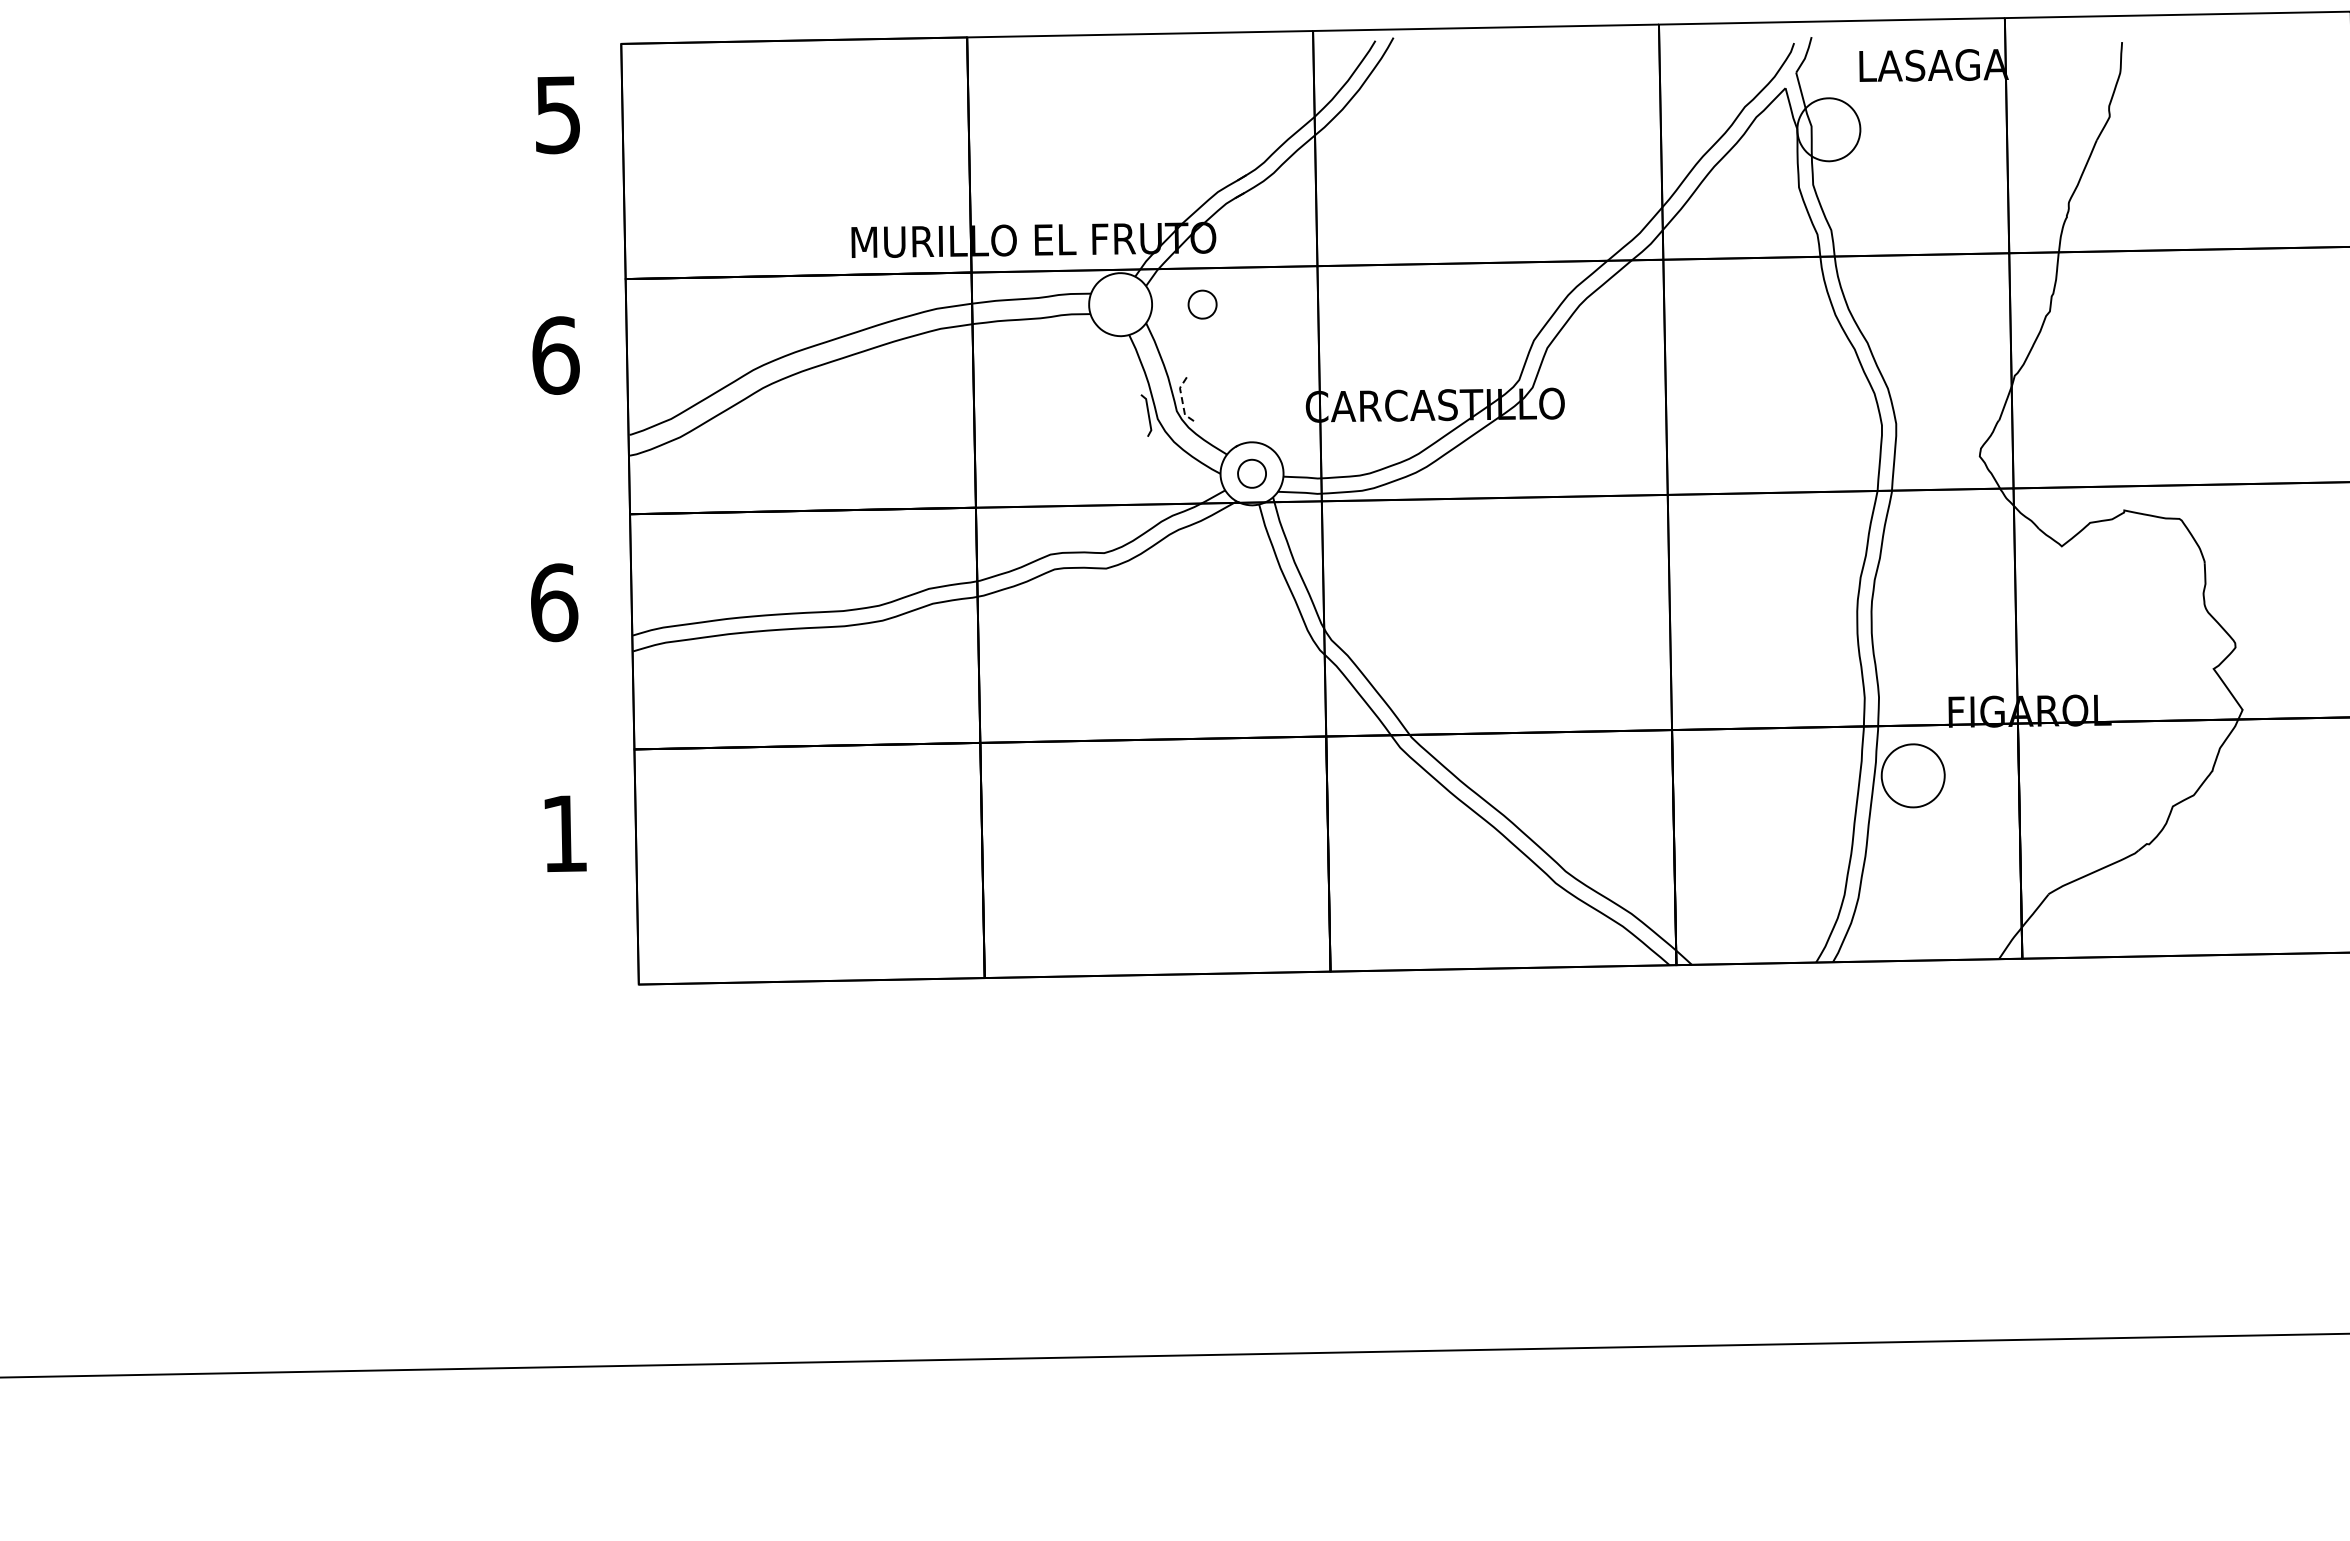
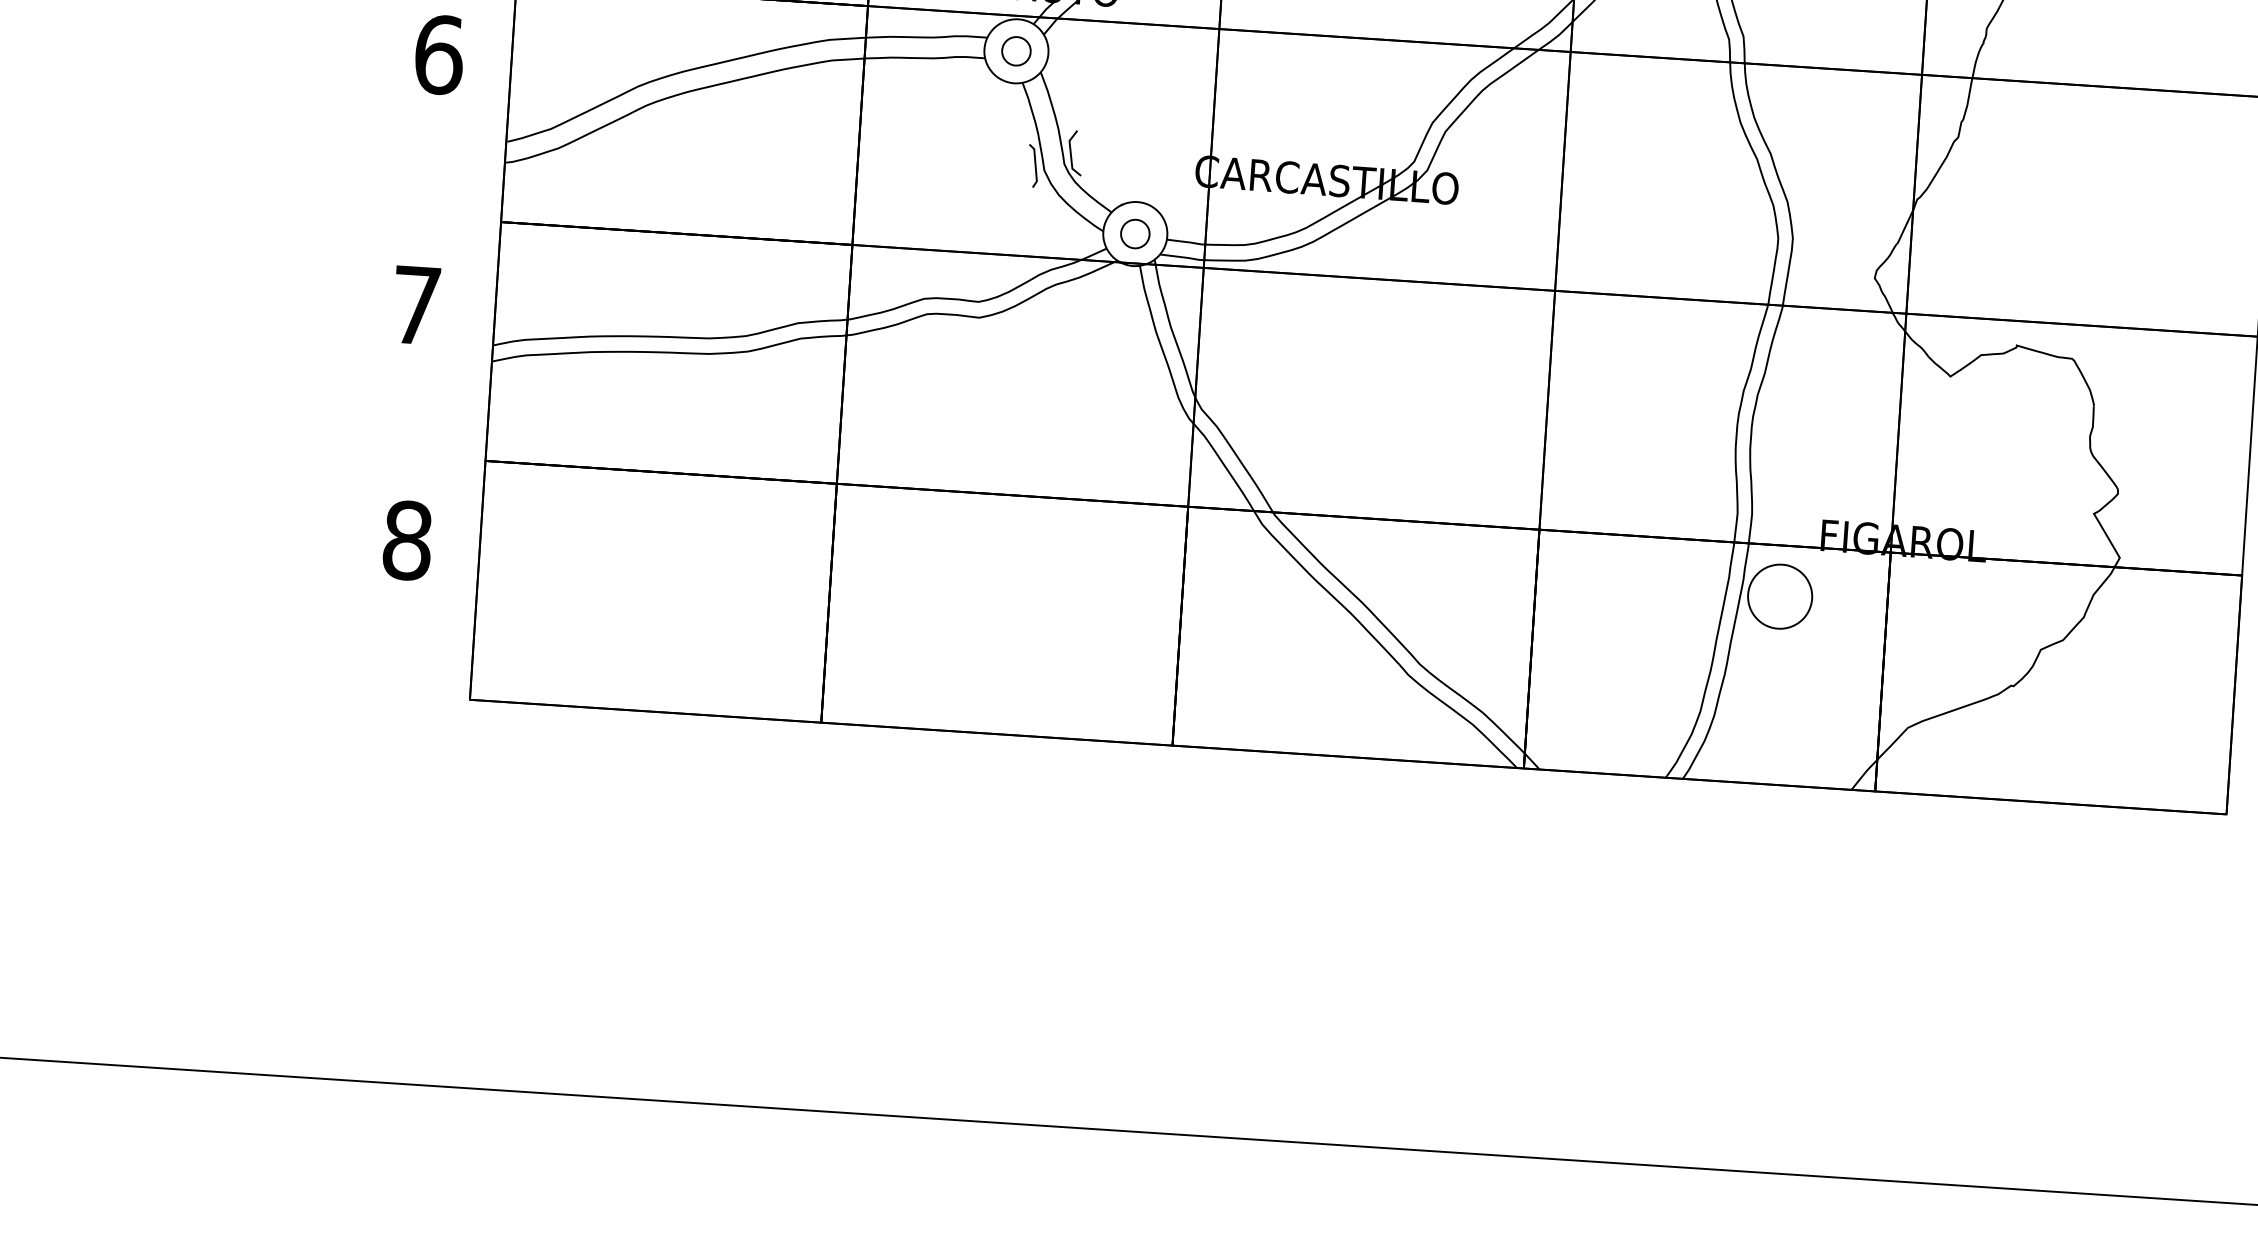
part: (1202, 304) -> (1016, 51), moved
line: (1182, 401) -> (1070, 154), dashed -> solid
text: (554, 602) -> (416, 305), 6 -> 7
text: (564, 833) -> (407, 540), 1 -> 8

